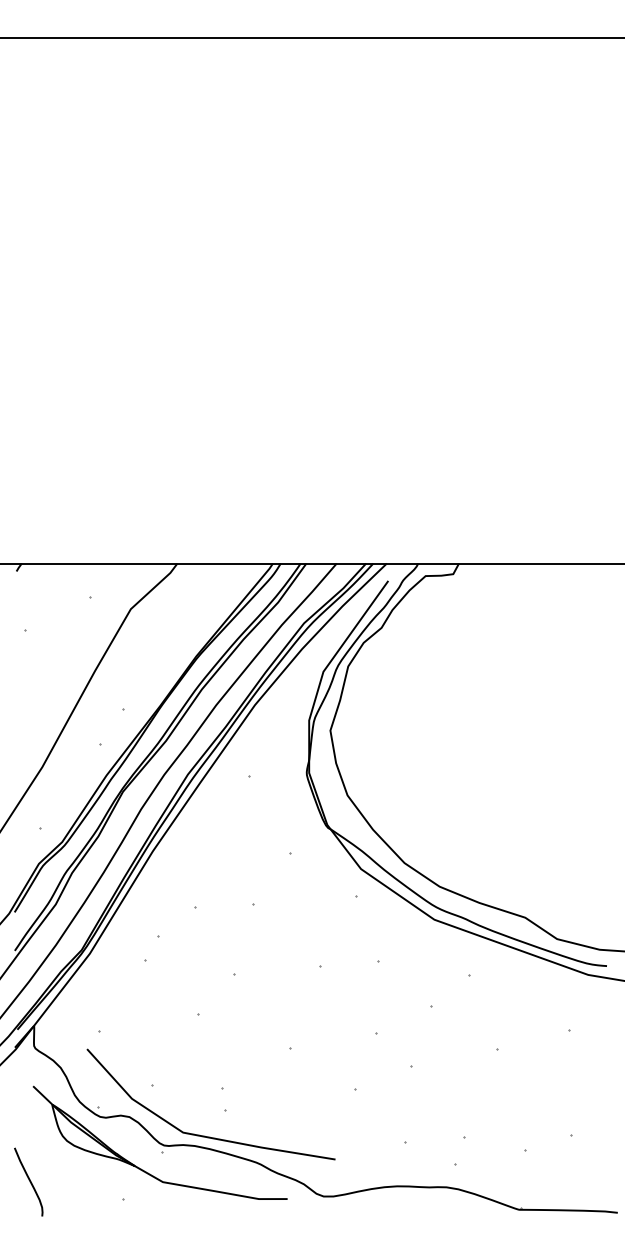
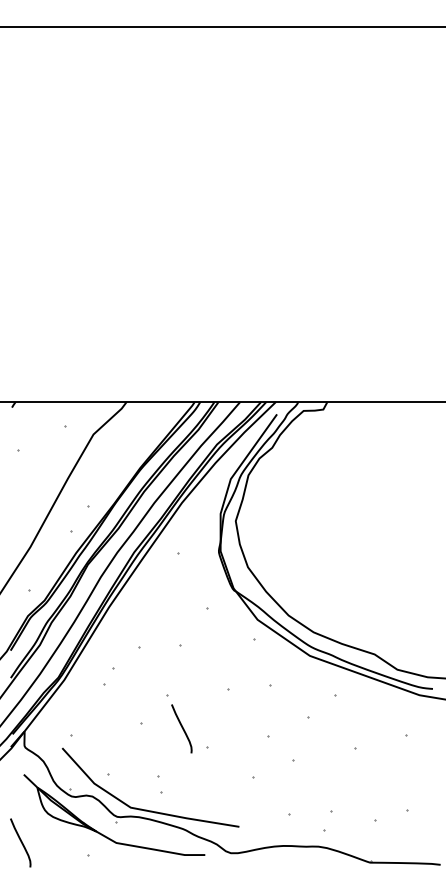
curve: (254, 1020) -> (181, 727), added

